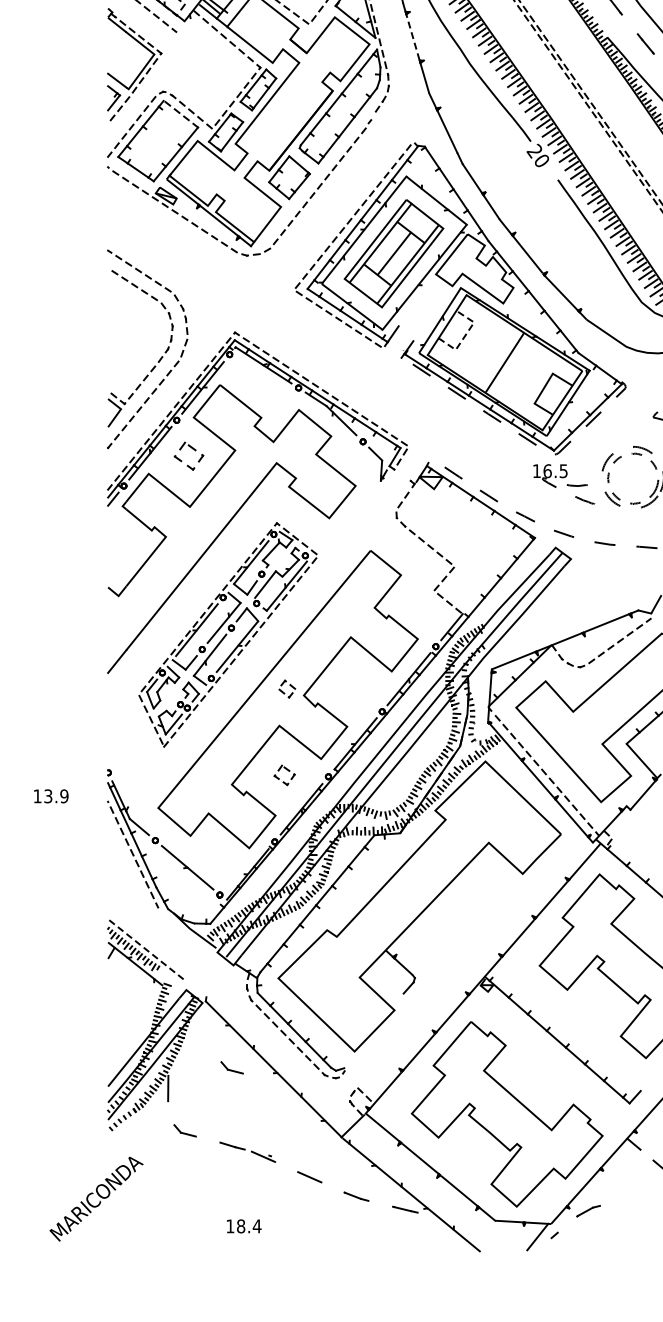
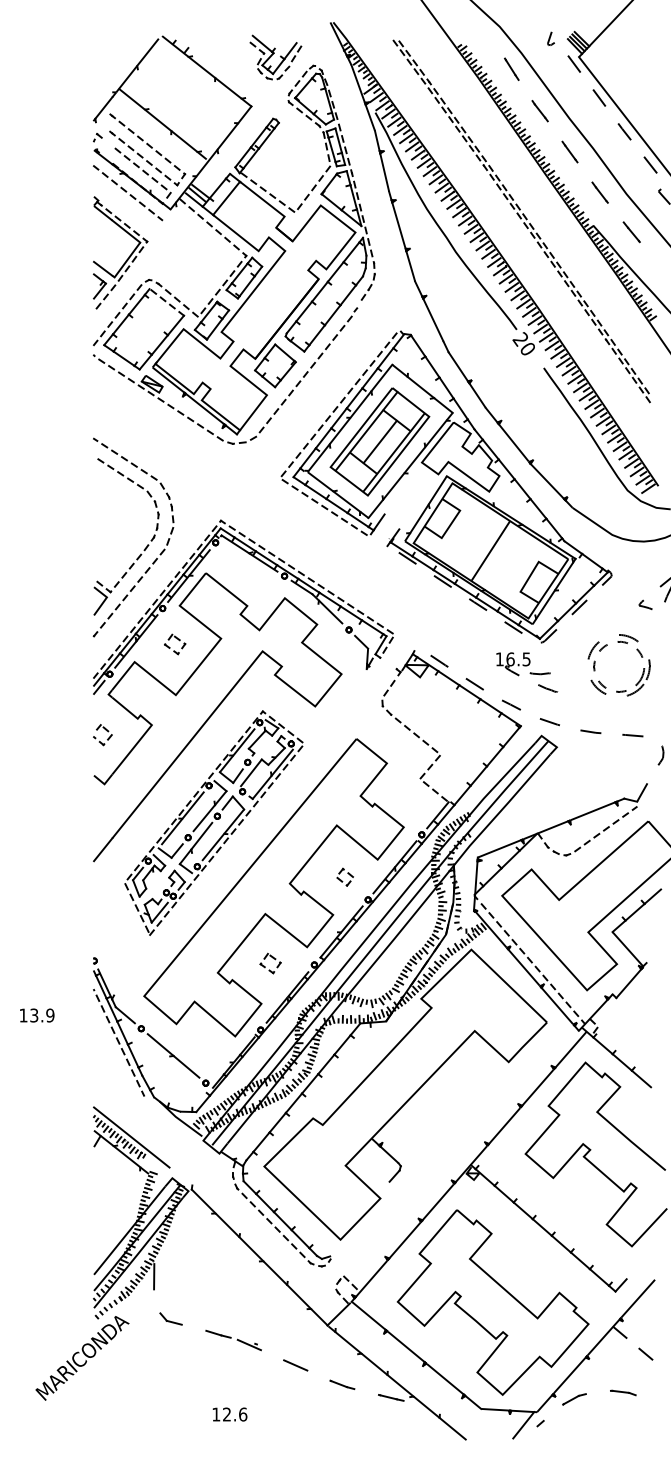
line: (412, 34) -> (398, 222), dashed -> solid
line: (465, 335) -> (451, 523), dashed -> solid
part: (189, 456) -> (175, 644), size x0.71
part: (564, 484) -> (527, 672), moved
part: (116, 547) -> (102, 735), added
part: (286, 688) -> (344, 876), moved
text: (51, 796) -> (37, 1015), moved
line: (145, 949) -> (131, 1137), dashed -> solid
part: (231, 1067) -> (217, 1255), removed
text: (96, 1199) -> (82, 1358), moved
part: (637, 1204) -> (623, 1392), added
text: (249, 1226) -> (235, 1414), 18.4 -> 12.6

